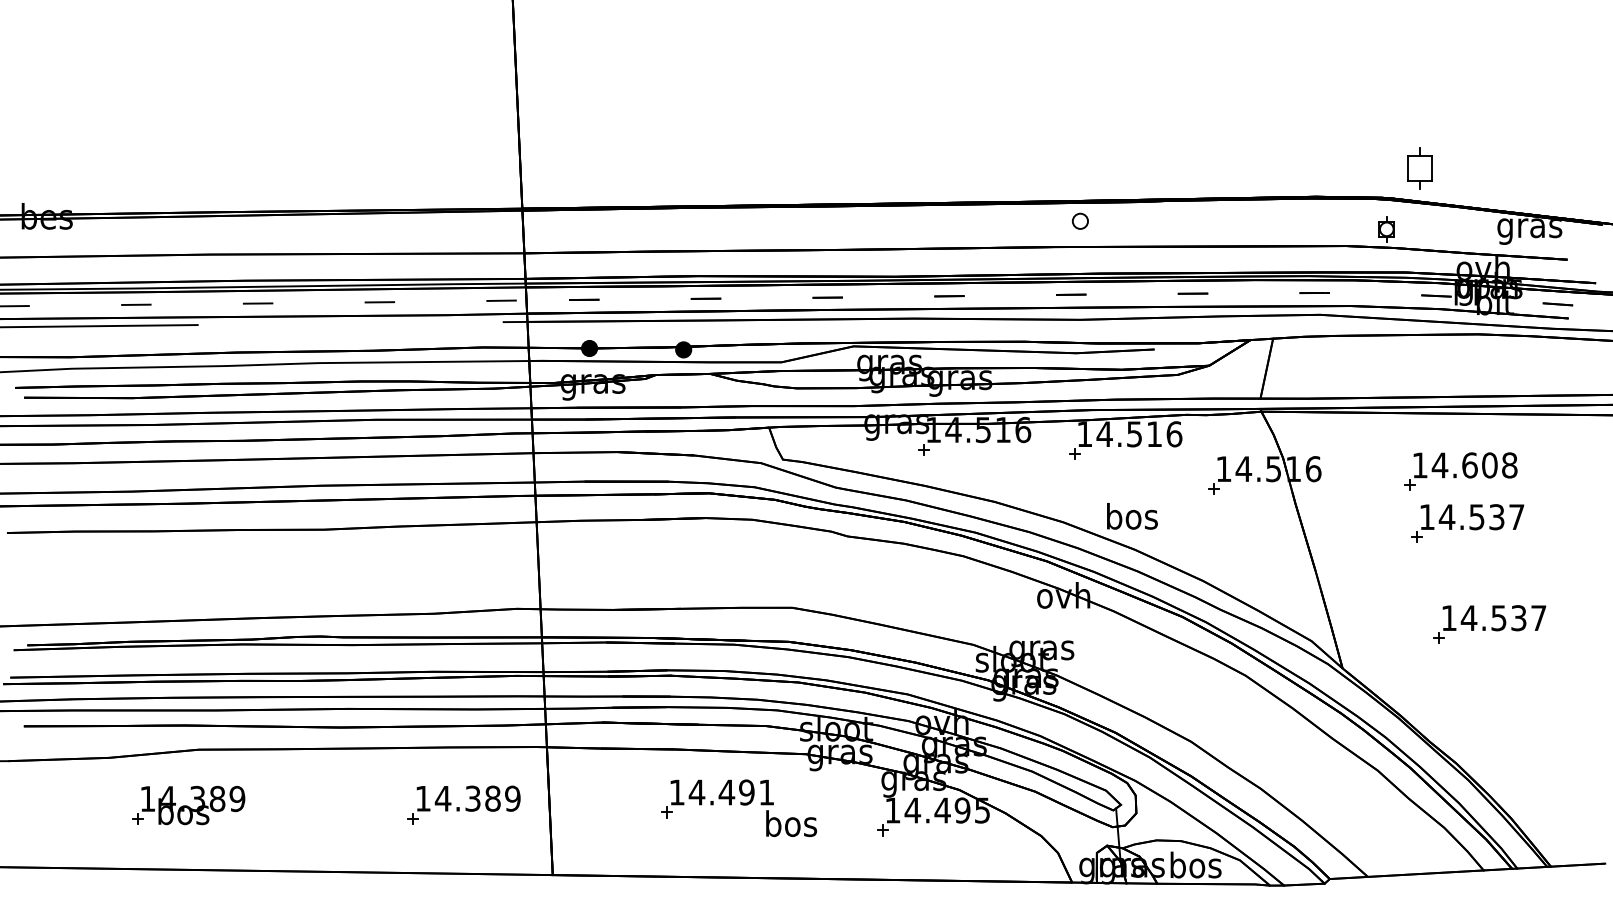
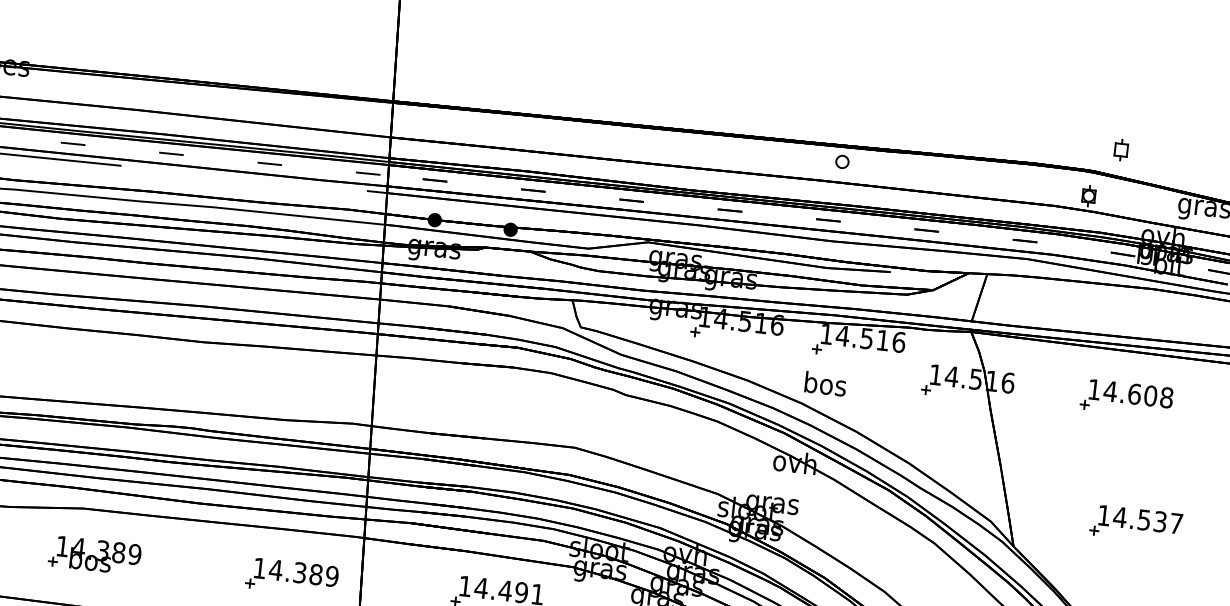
part: (1419, 168) -> (1120, 150), size x0.62
text: (1132, 516) -> (825, 384), moved
part: (1467, 523) -> (1127, 440), removed
part: (188, 805) -> (94, 555), moved

